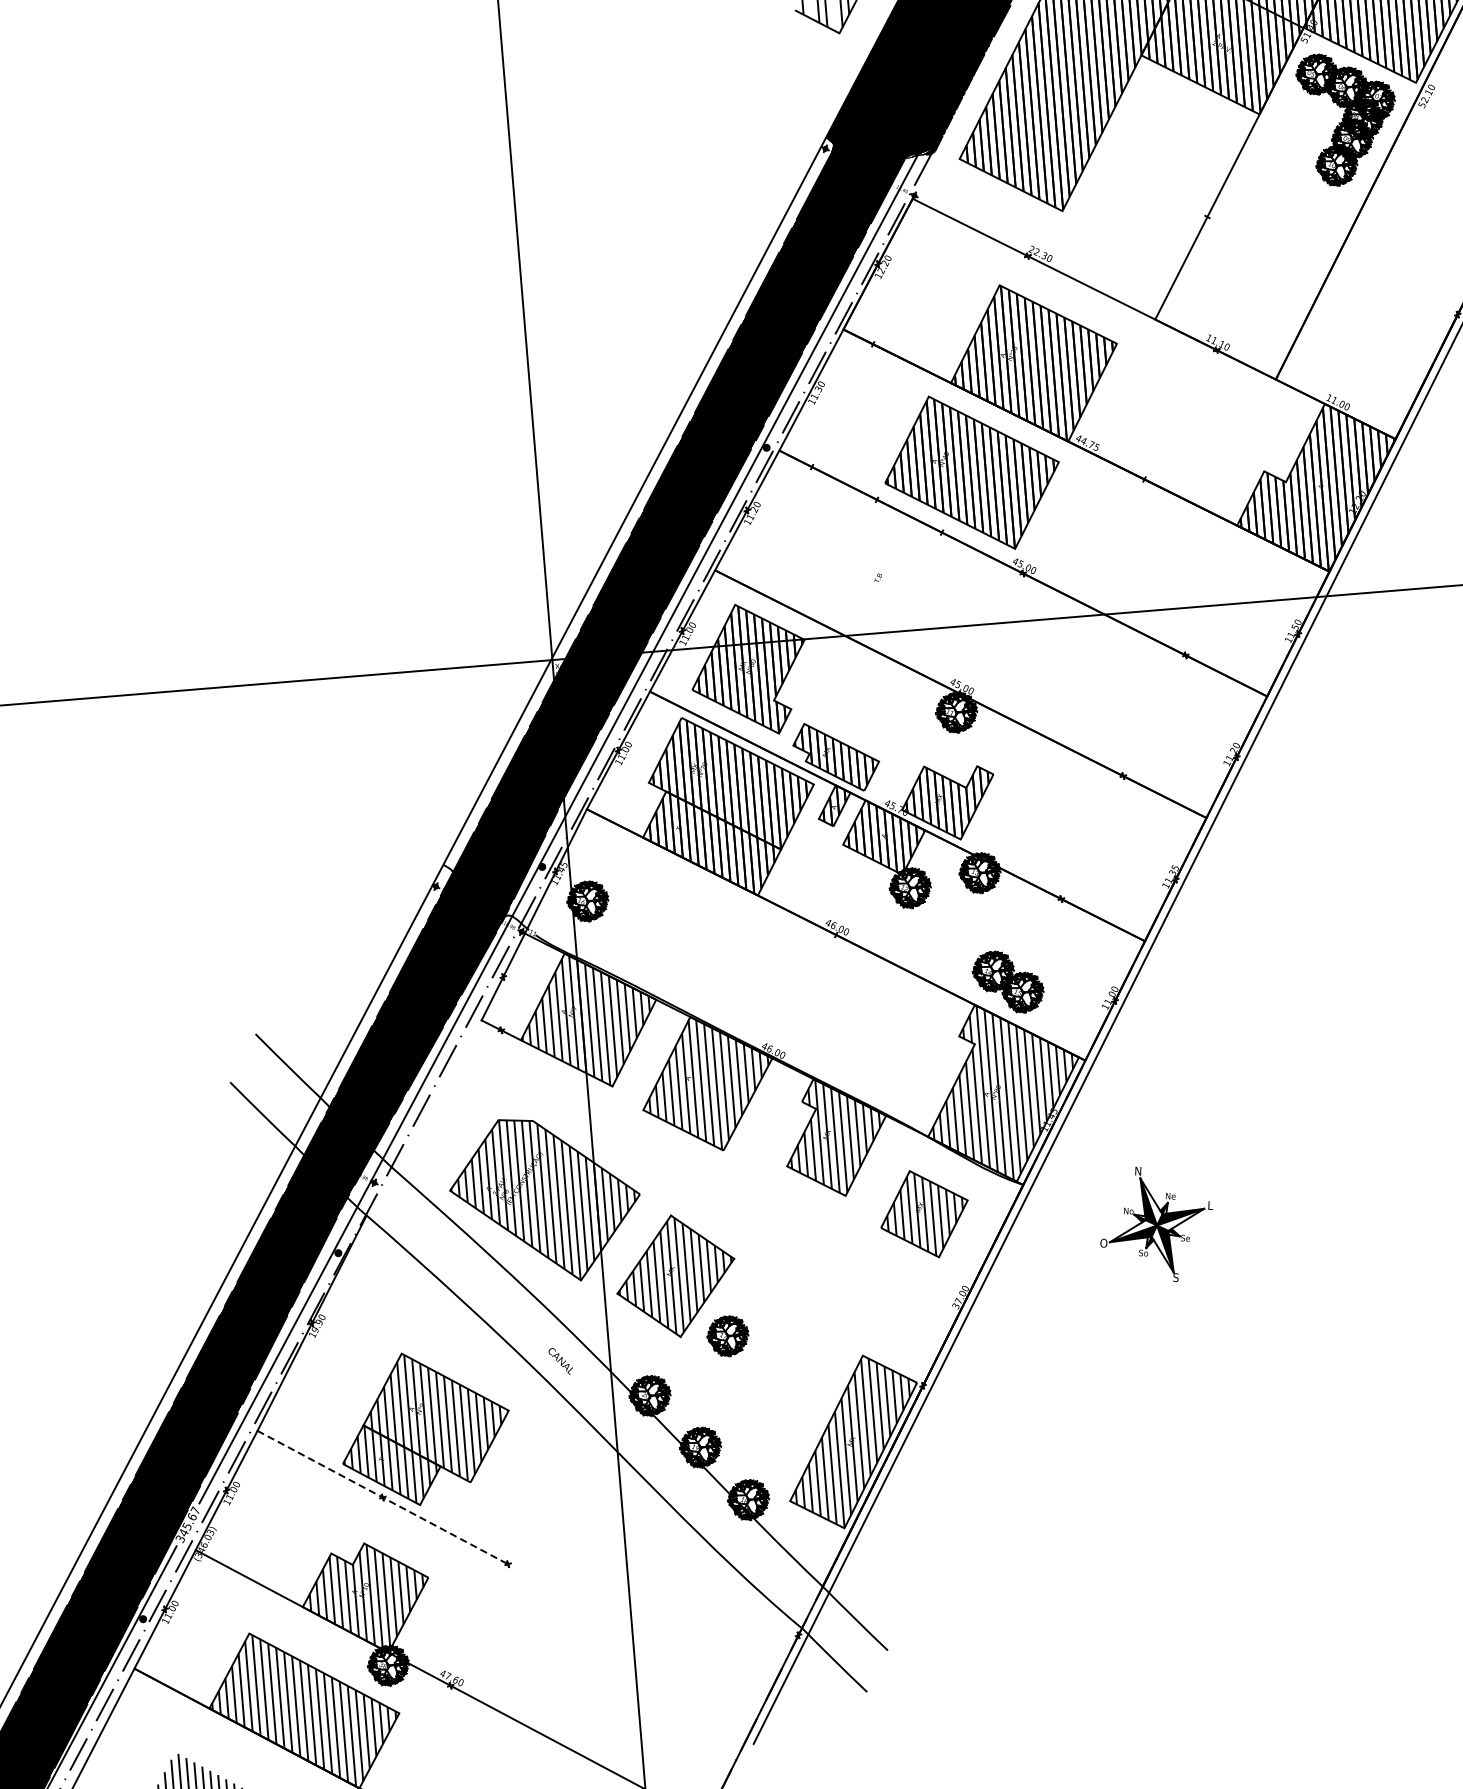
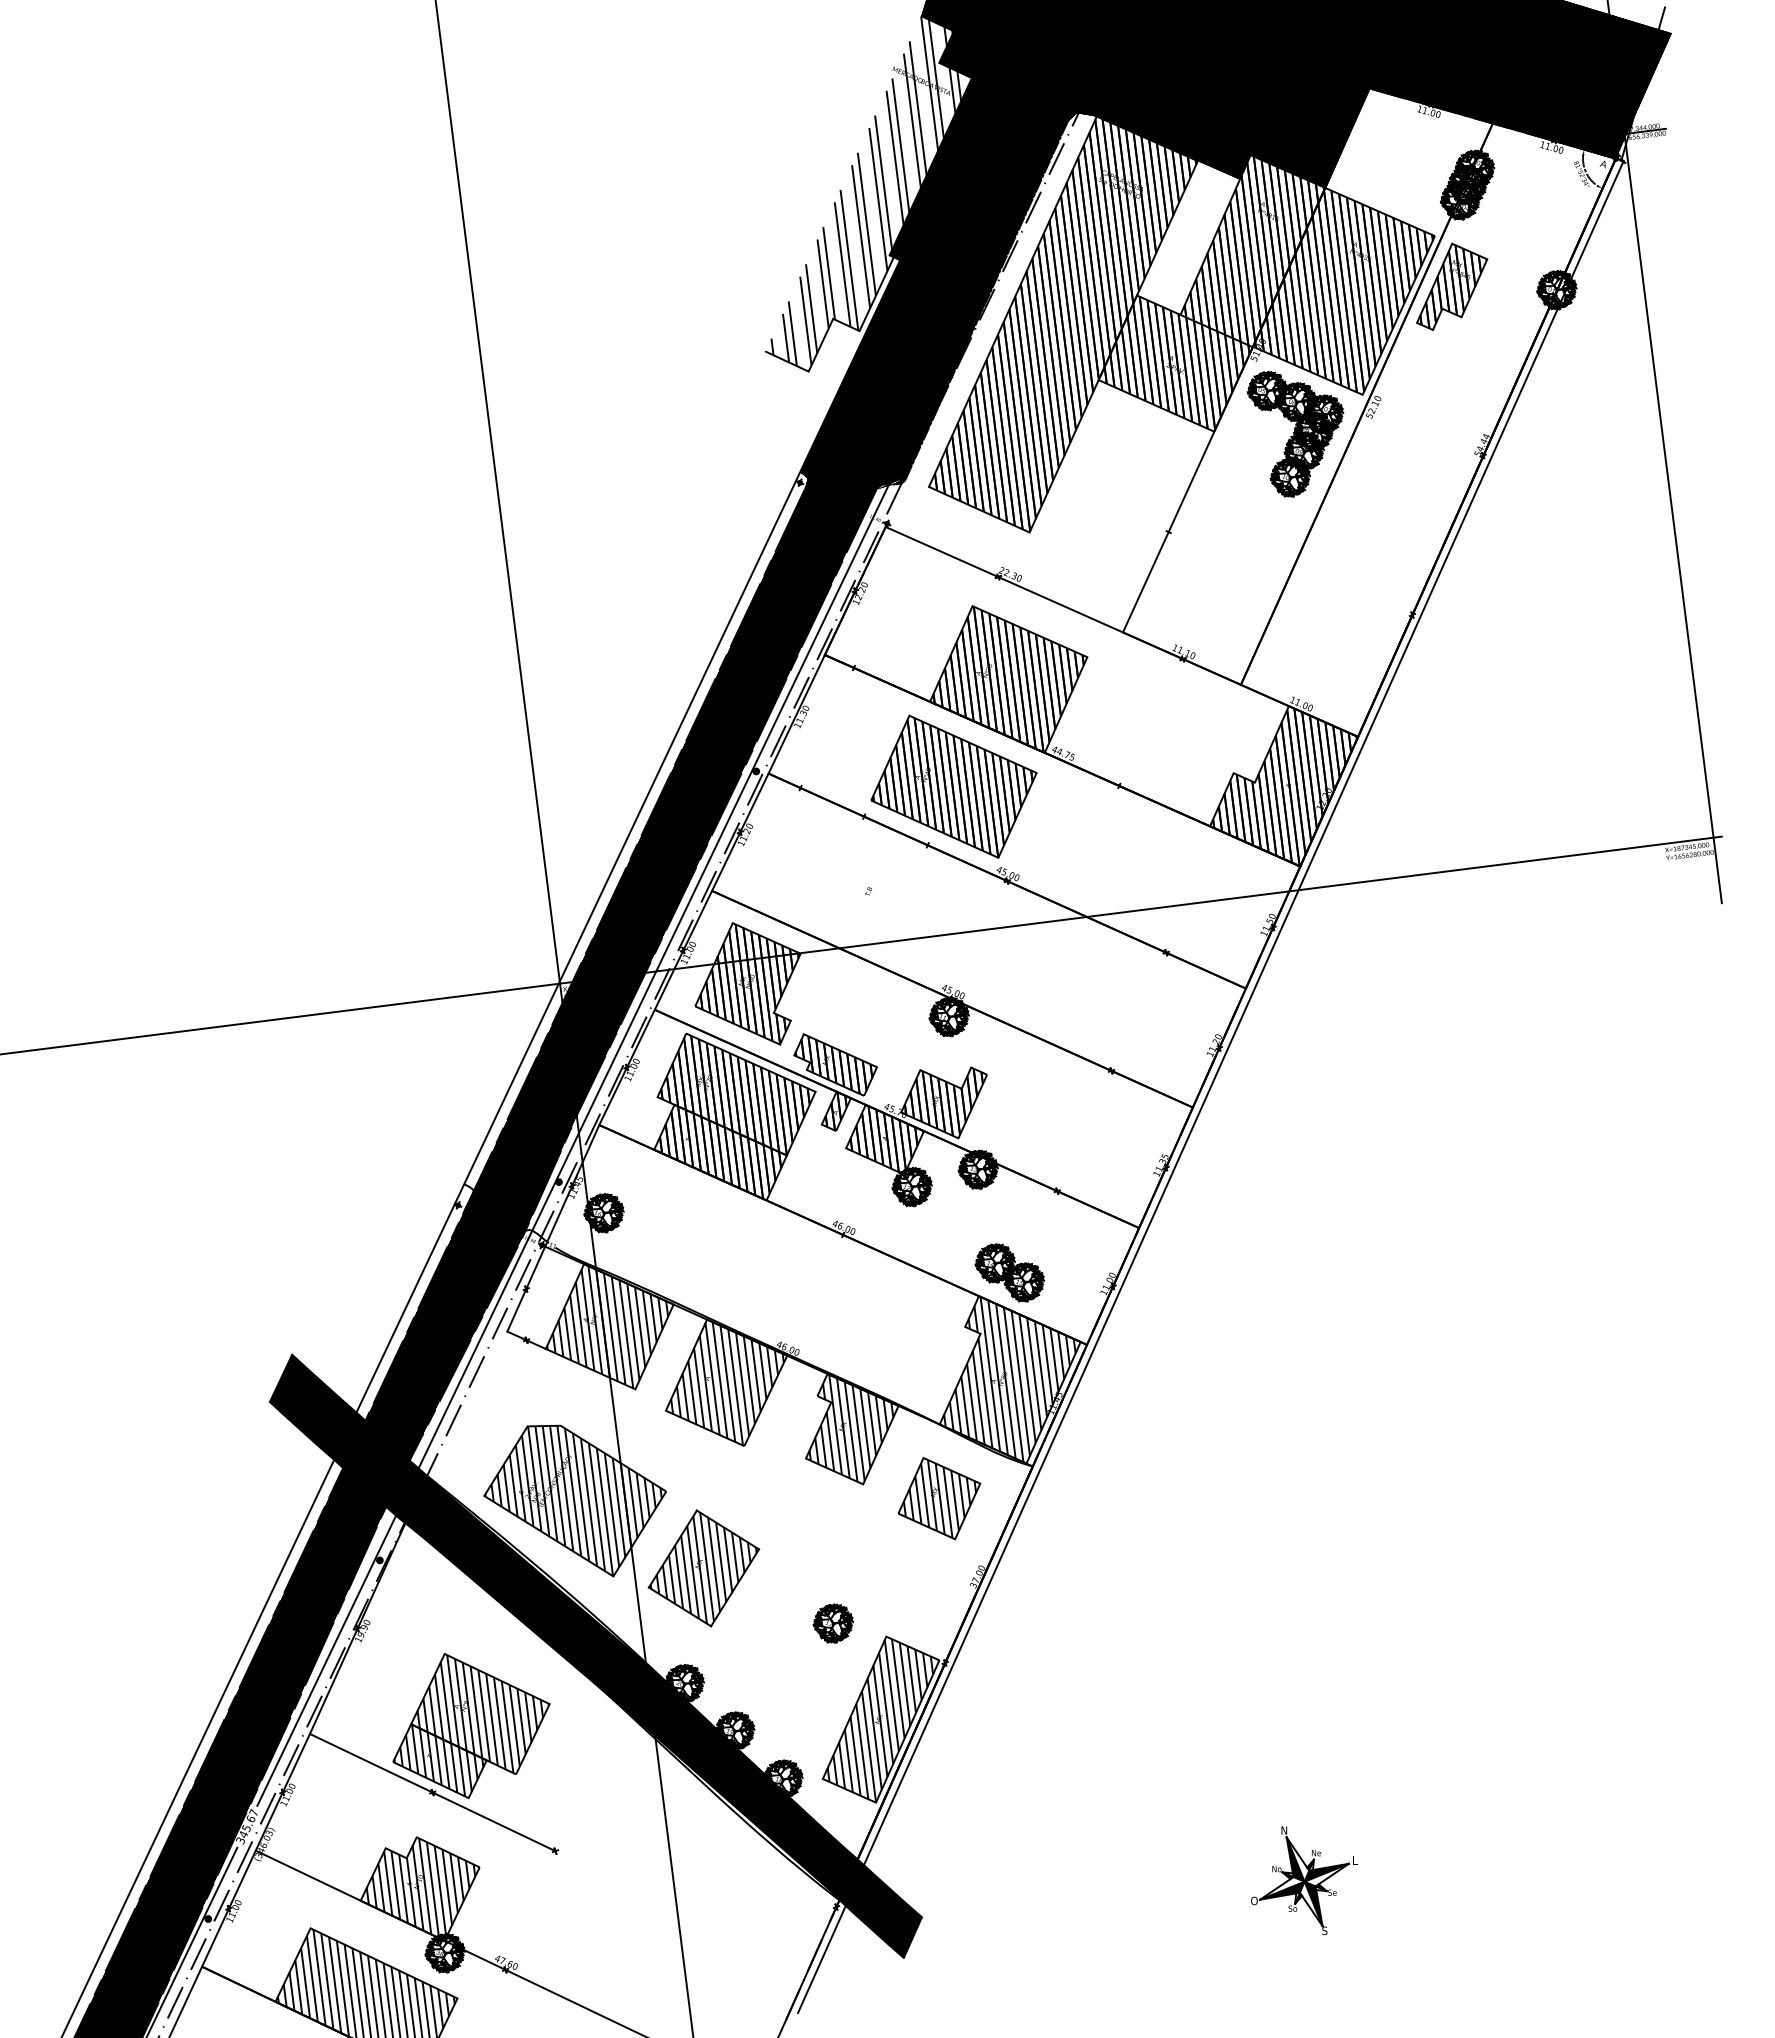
part: (1157, 1224) -> (1304, 1880), moved
part: (727, 1336) -> (832, 1623), moved
fill: (558, 1363) -> (595, 1656), added
line: (383, 1497) -> (433, 1792), dashed -> solid

